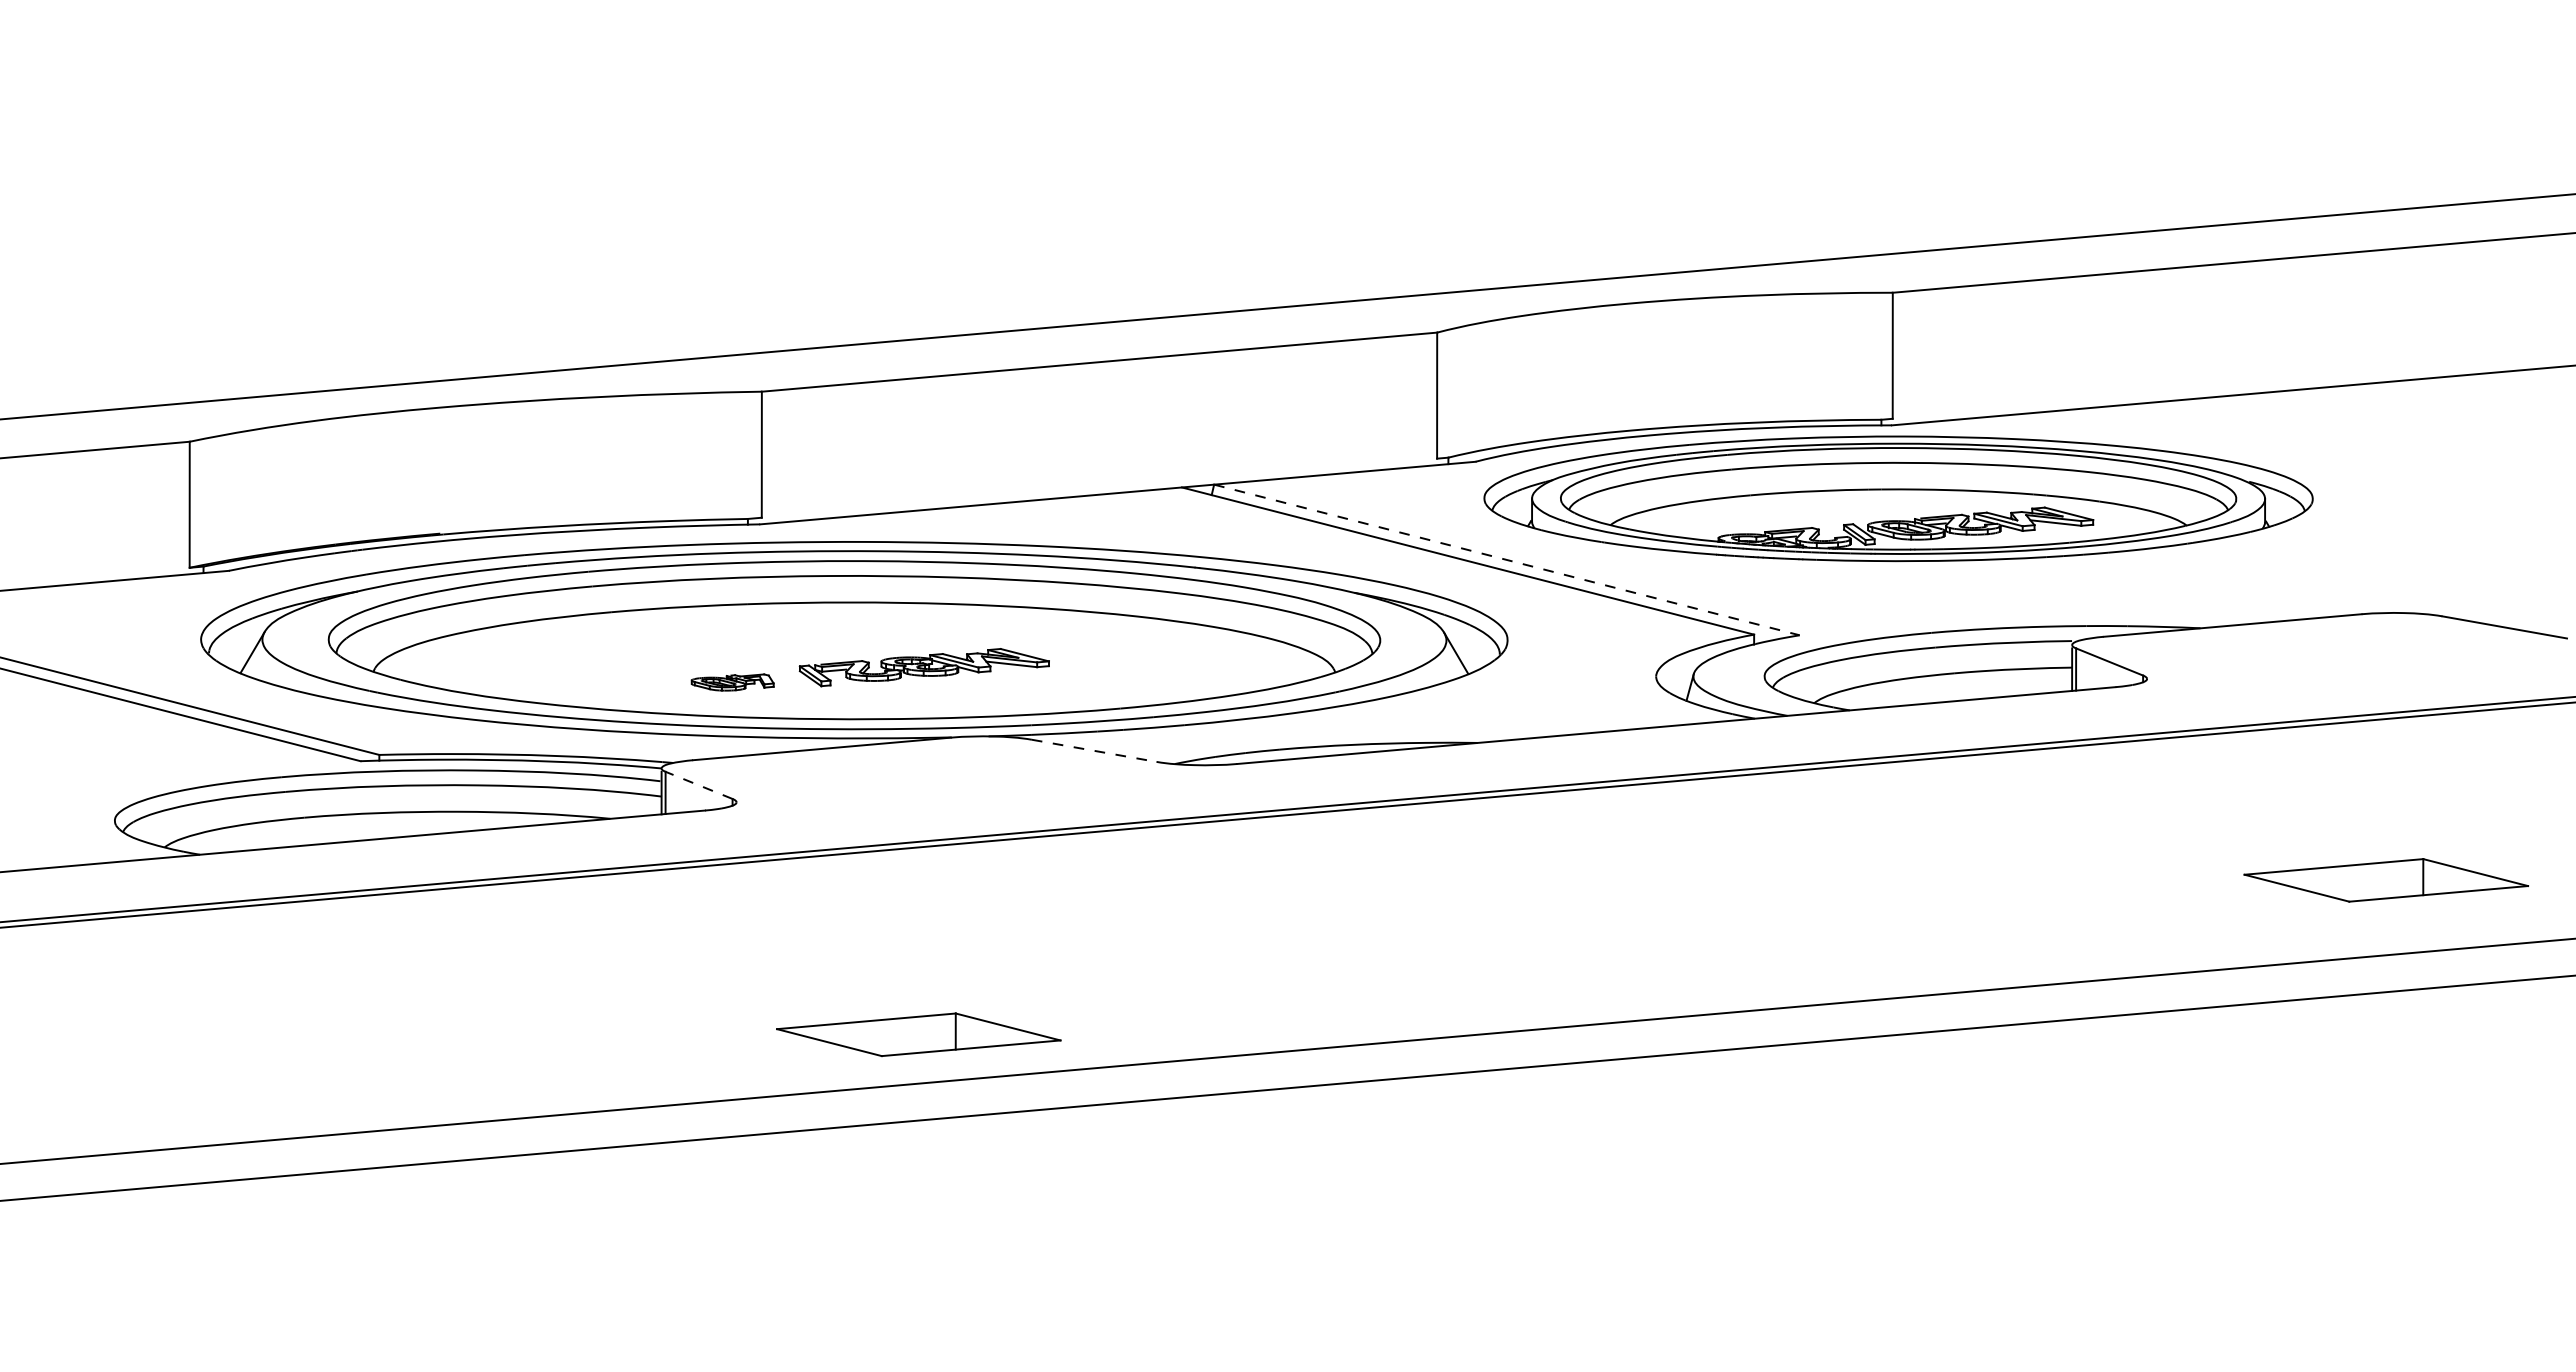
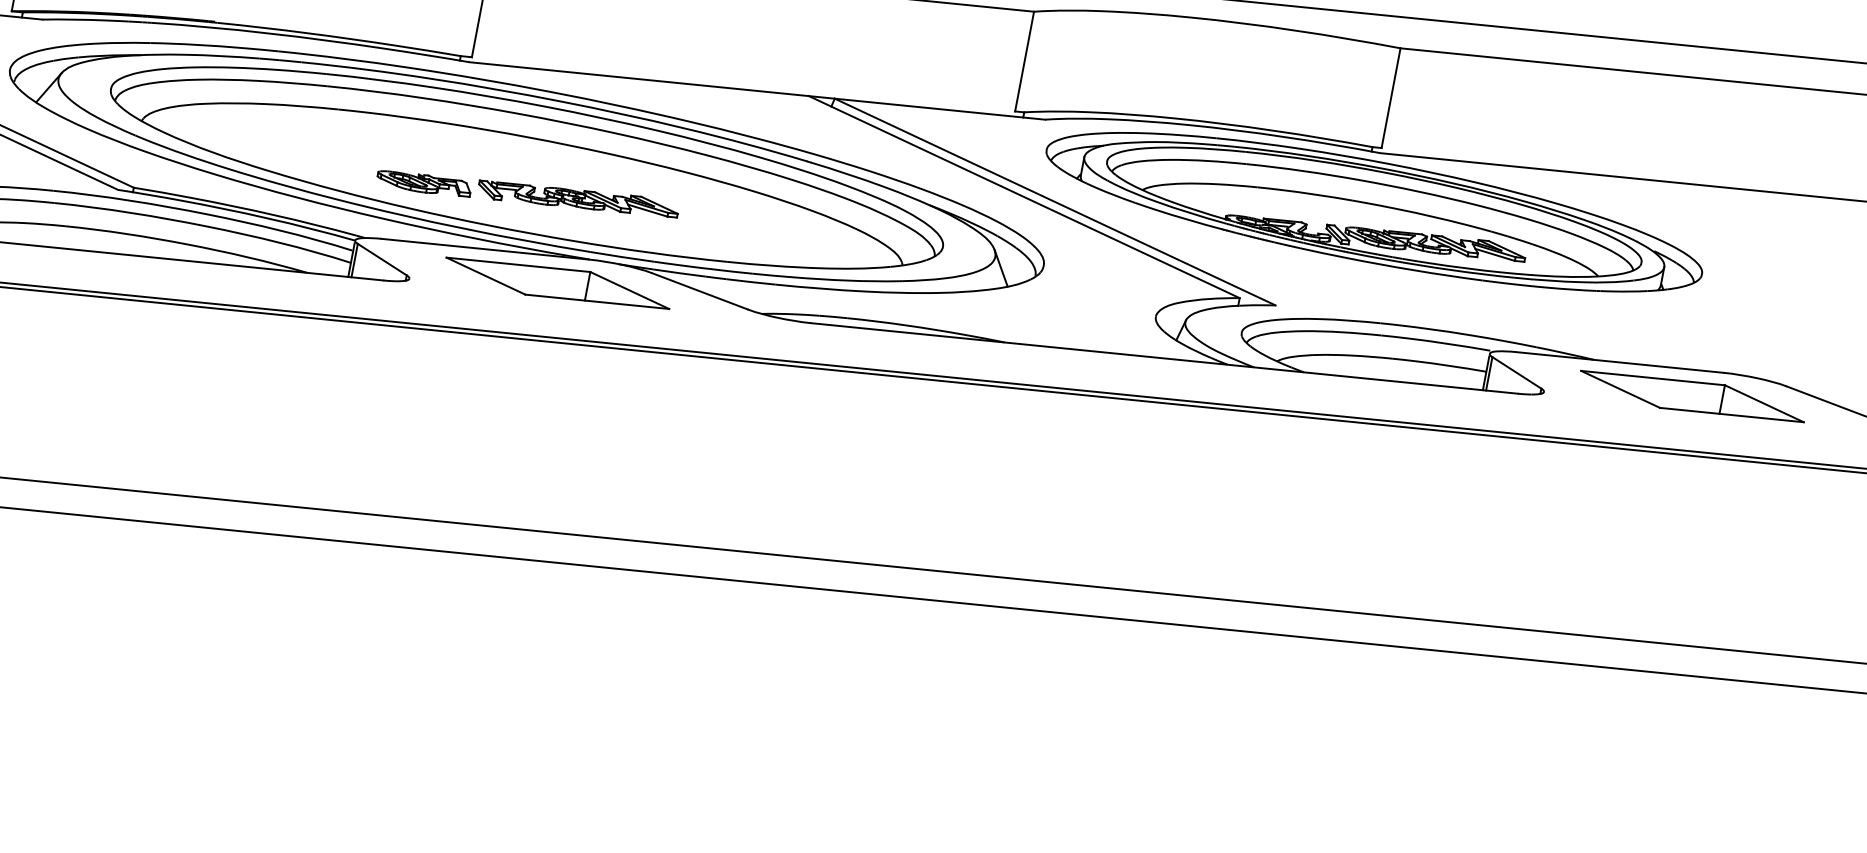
line: (1507, 560) -> (1055, 202), dashed -> solid
part: (732, 682) -> (424, 183), size x1.43
line: (1094, 750) -> (700, 291), dashed -> solid
line: (698, 785) -> (381, 259), dashed -> solid
part: (2385, 880) -> (1691, 396), moved
part: (918, 1034) -> (557, 283), moved

